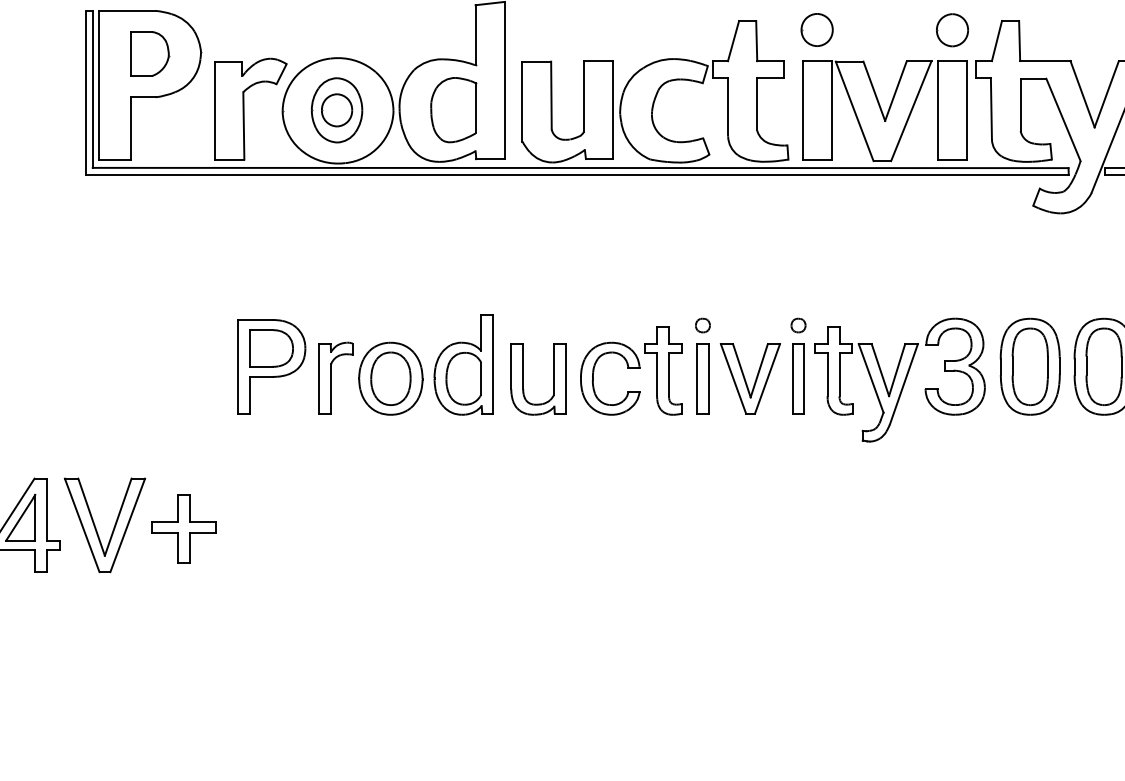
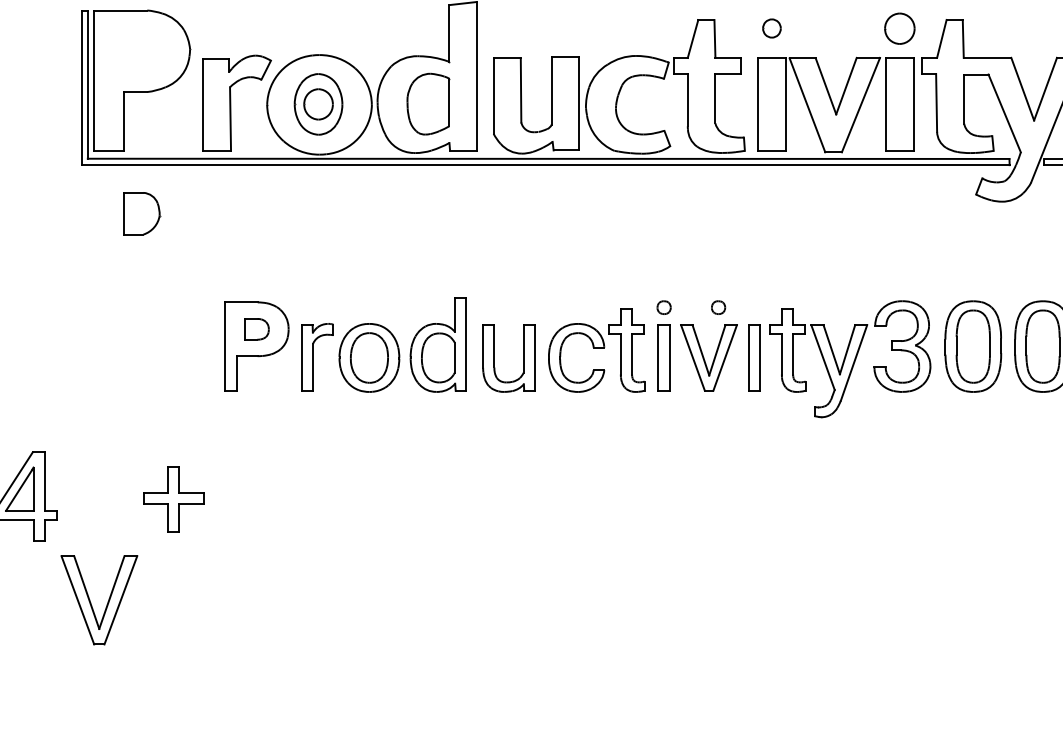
part: (816, 29) -> (771, 28), size x0.6
part: (150, 53) -> (142, 213), moved
part: (798, 325) -> (718, 307), moved
part: (271, 348) -> (256, 329), size x0.6
part: (96, 527) -> (91, 602), moved

